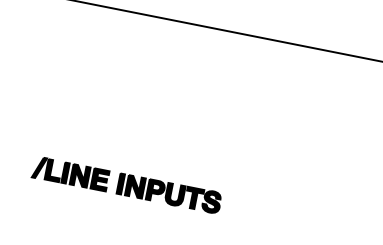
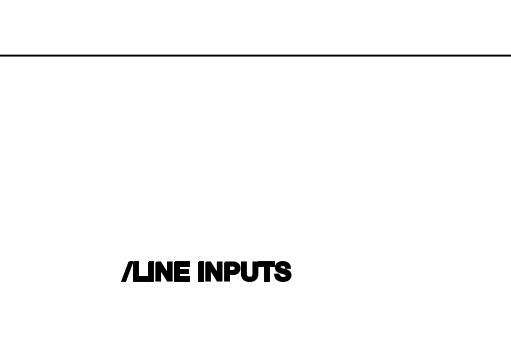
part: (127, 185) -> (206, 271), size x0.7

